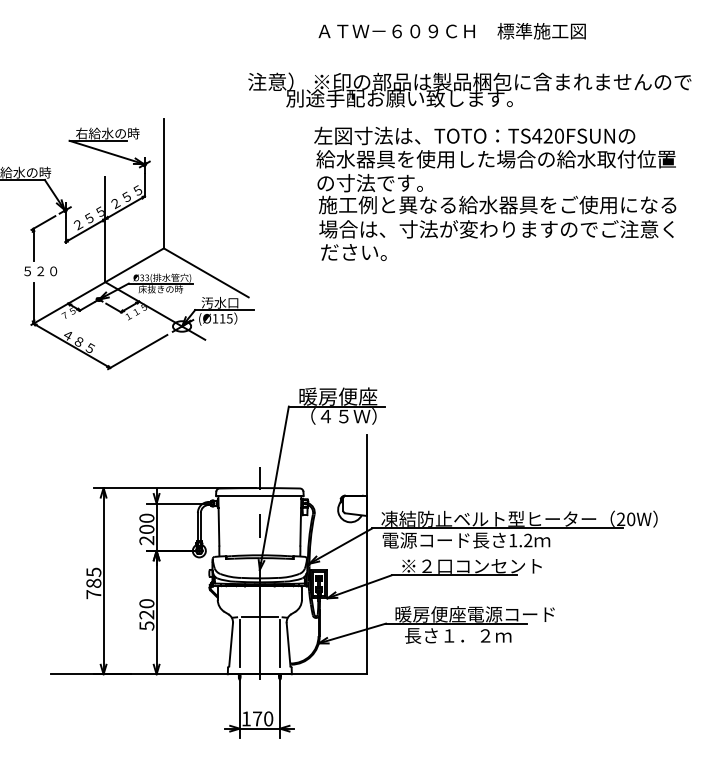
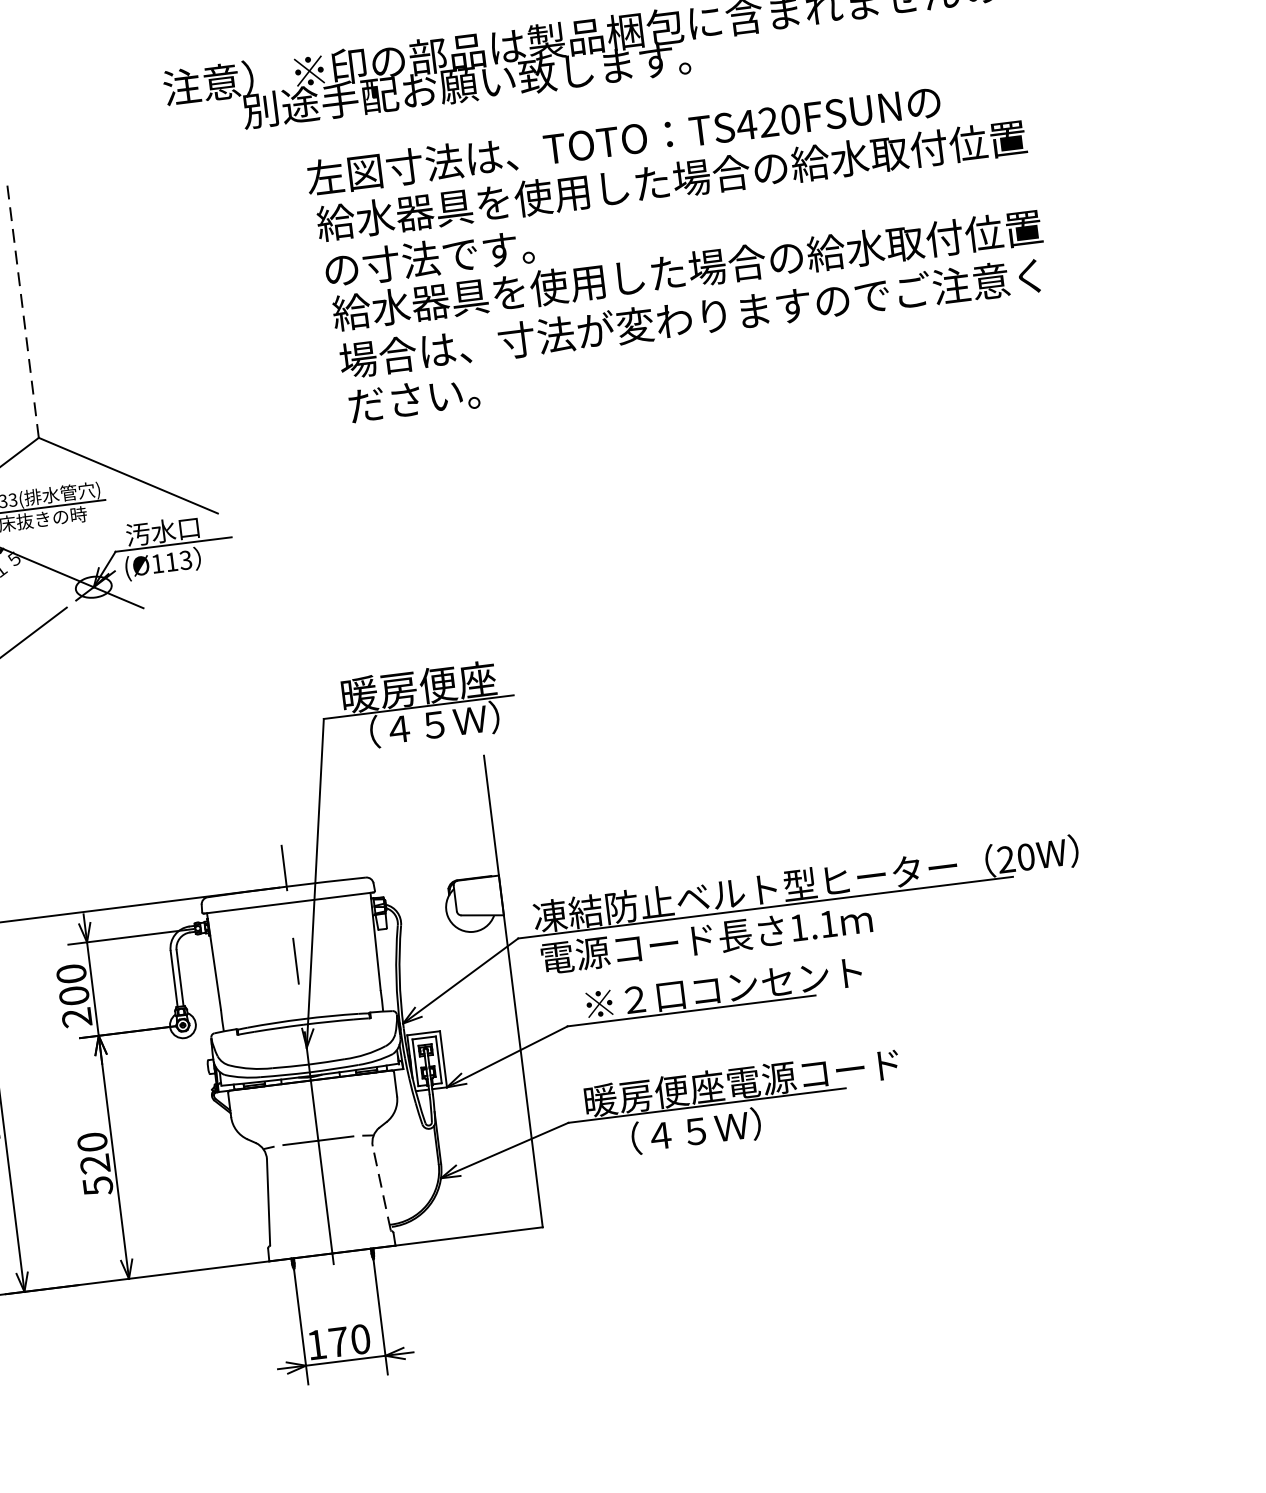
line: (163, 183) -> (22, 310), solid -> dashed
text: (498, 204) -> (687, 269), 施工例と異なる給水器具をご使用になる -> 給水器具を使用した場合の給水取付位置
text: (229, 317) -> (185, 557), (Ø115 -> (Ø113
text: (528, 540) -> (828, 923), 1.2 -> 1.1
text: (458, 635) -> (714, 1128), 長さ１．２ｍ -> （４５Ｗ）
line: (239, 643) -> (284, 1197), removed
line: (280, 643) -> (365, 1187), removed
line: (288, 644) -> (381, 1187), solid -> dashed

